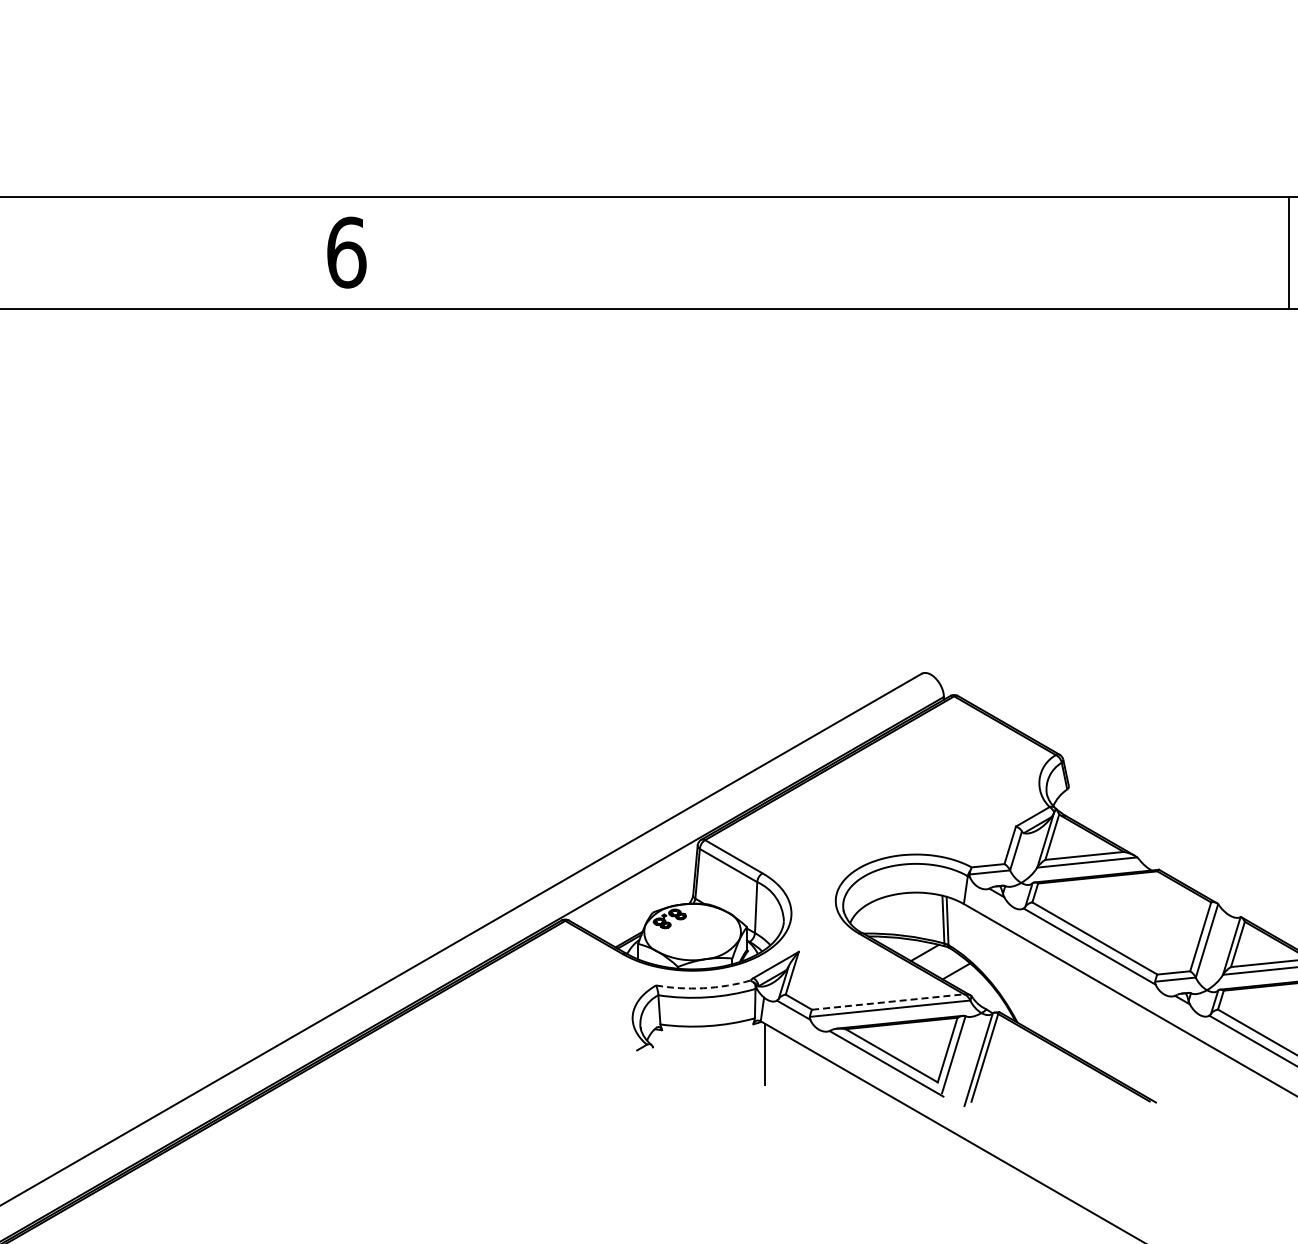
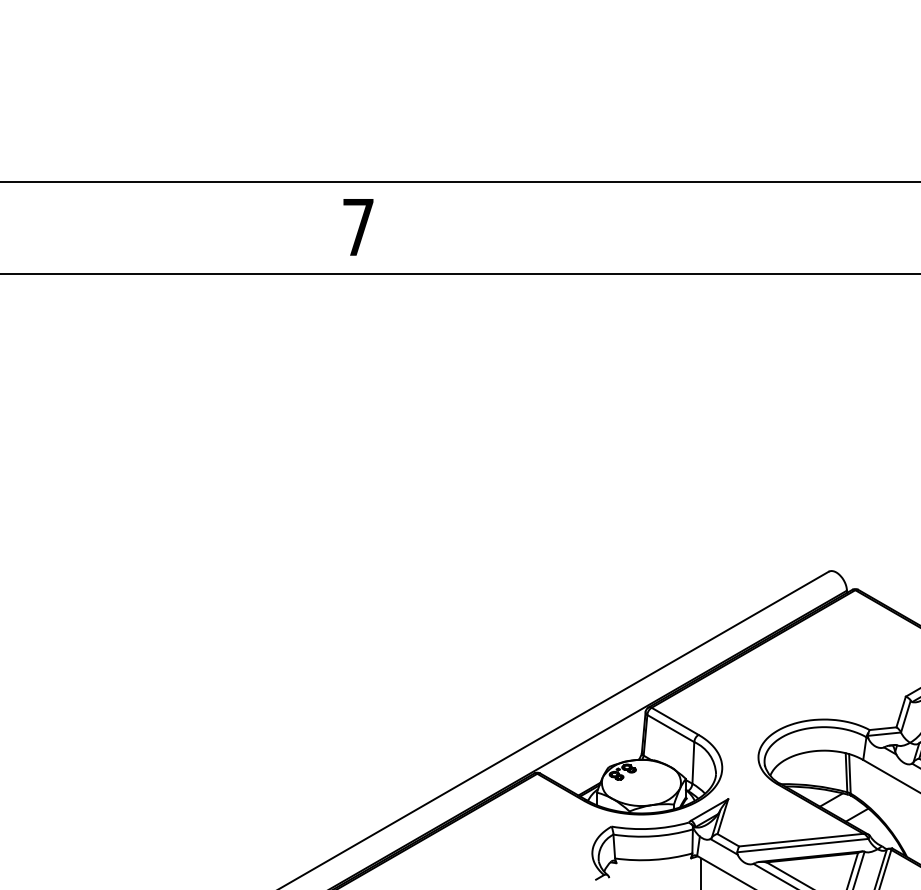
text: (346, 252) -> (358, 227), 6 -> 7
arc: (703, 988) -> (650, 829), dashed -> solid
line: (888, 1001) -> (801, 839), dashed -> solid

